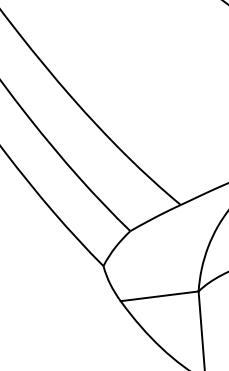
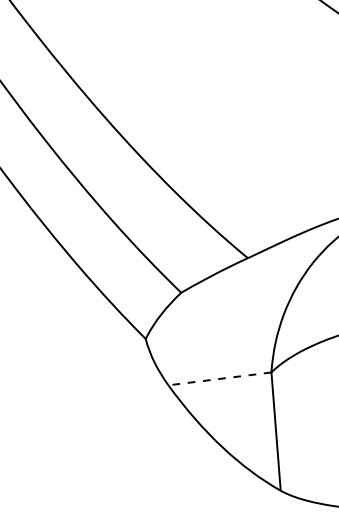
line: (159, 296) -> (219, 378), solid -> dashed

